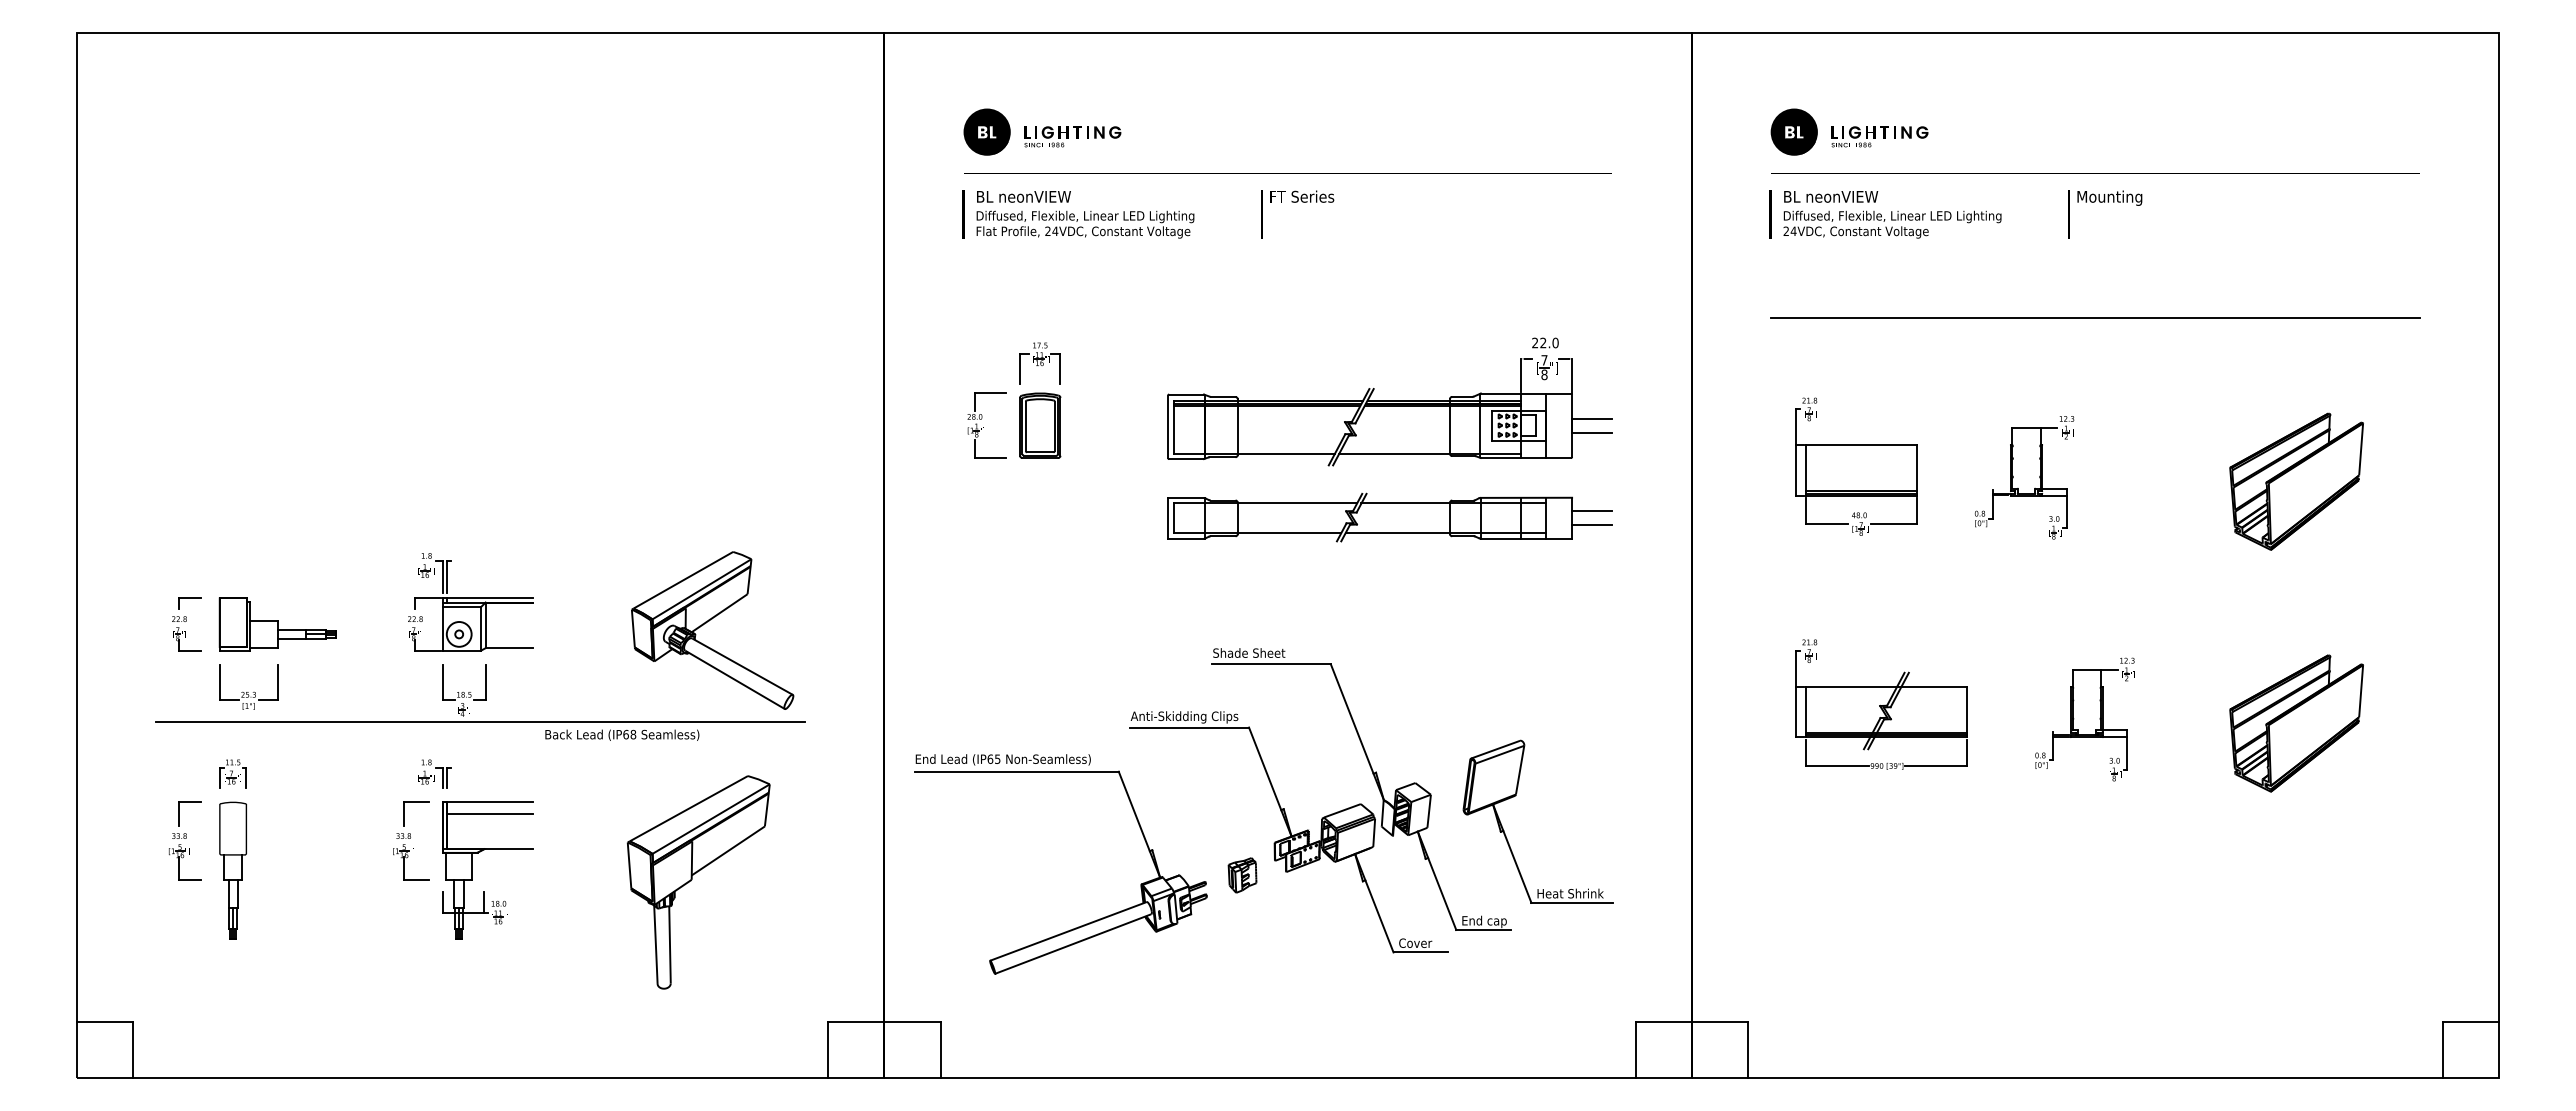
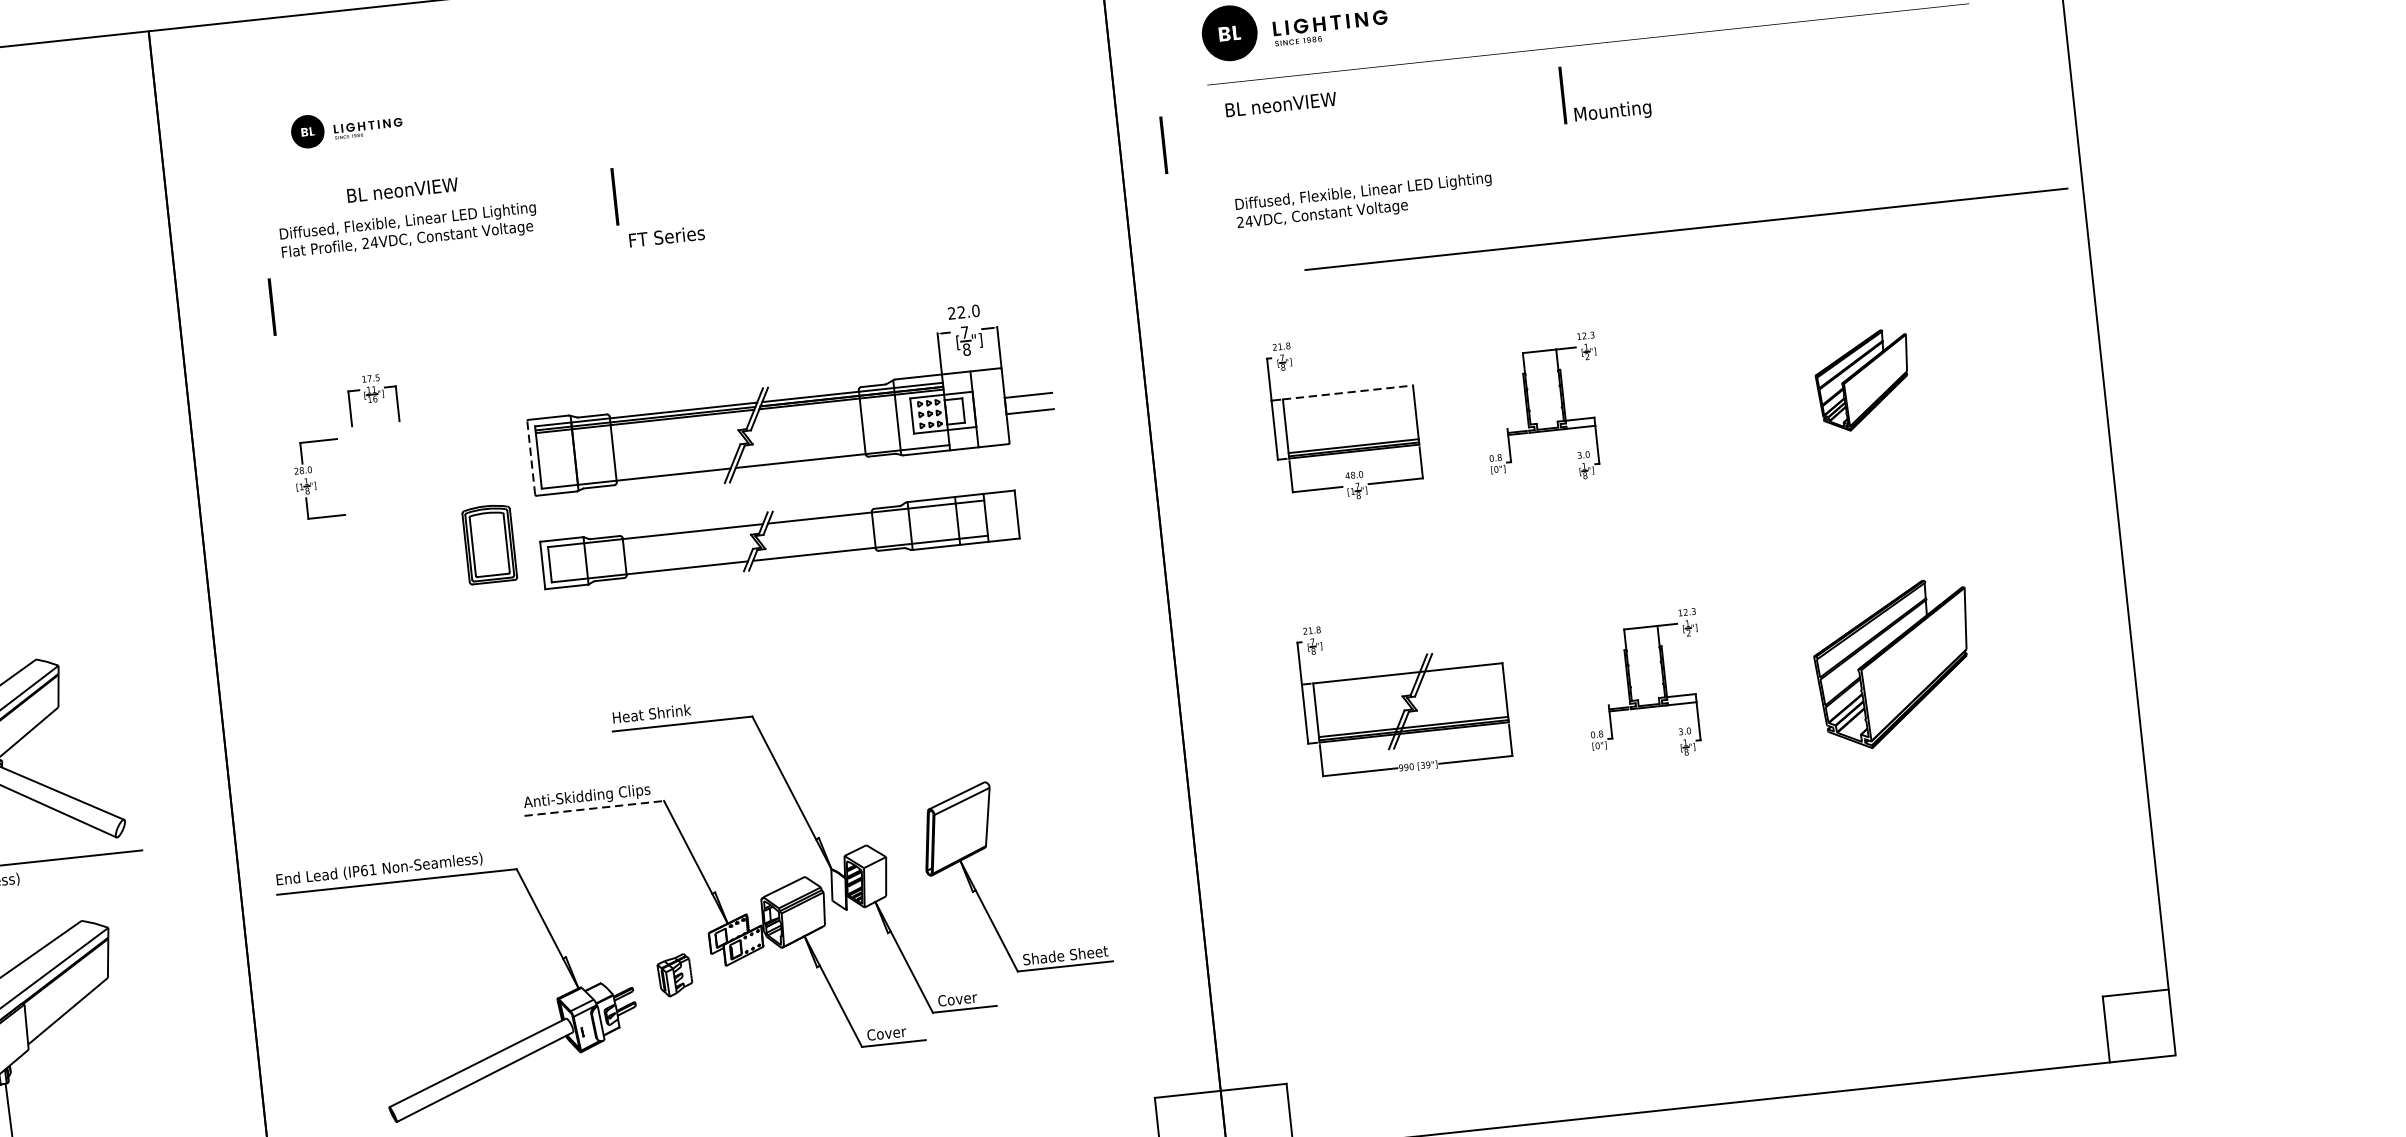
part: (1042, 131) -> (346, 126), size x0.6
line: (1287, 173) -> (639, 145), removed
text: (1023, 196) -> (402, 189), moved
text: (1302, 196) -> (667, 236), moved
text: (2109, 197) -> (1612, 111), moved
line: (963, 214) -> (272, 307), moved
line: (1770, 214) -> (1163, 145), moved
text: (1892, 224) -> (1364, 201), moved
line: (2095, 317) -> (1686, 228), moved
part: (1040, 425) -> (489, 543), moved
line: (1168, 426) -> (531, 457), solid -> dashed
line: (1862, 445) -> (1349, 392), solid -> dashed
part: (2296, 481) -> (1863, 380), size x0.6
line: (1592, 511) -> (1040, 504), removed
line: (1592, 525) -> (1042, 520), removed
text: (1249, 652) -> (655, 712), Shade Sheet -> Heat Shrink
line: (1190, 727) -> (595, 808), solid -> dashed
text: (997, 758) -> (372, 868), (IP65 -> (IP61
text: (1573, 893) -> (1065, 955), Heat Shrink -> Shade Sheet
text: (1483, 921) -> (963, 999), End cap -> Cover

